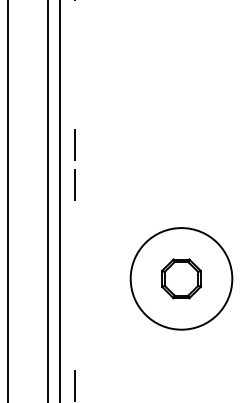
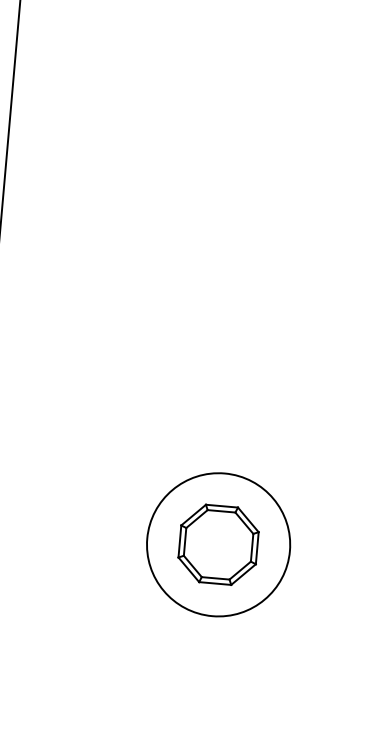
line: (74, 144) -> (27, 256), removed
line: (74, 185) -> (20, 338), removed
circle: (181, 278) -> (218, 544), size x0.7

